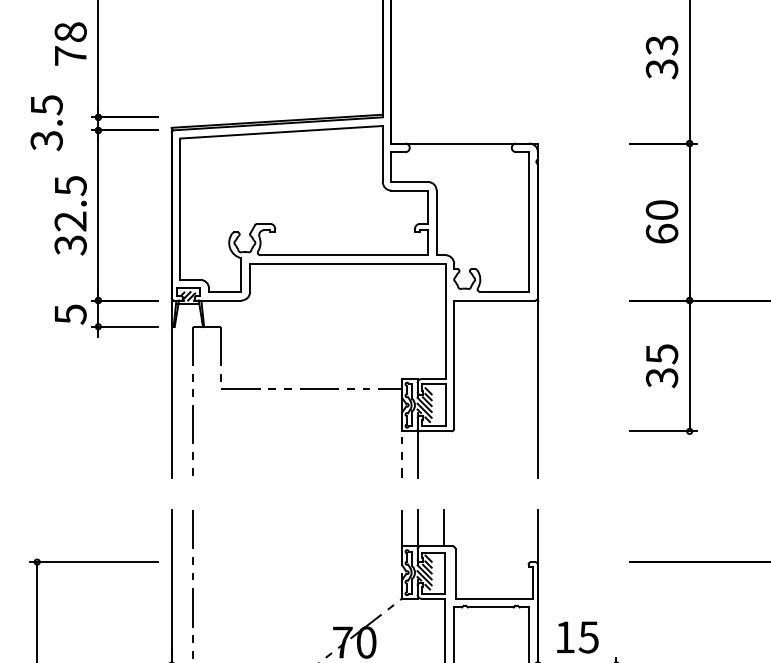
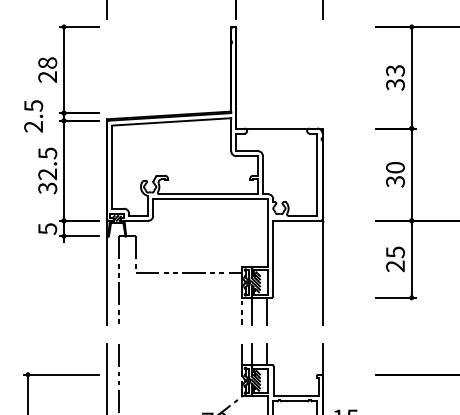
text: (70, 55) -> (47, 76), 78 -> 28
text: (46, 140) -> (33, 126), 3.5 -> 2.5
text: (662, 233) -> (395, 181), 60 -> 30
text: (662, 378) -> (395, 266), 35 -> 25
line: (444, 454) -> (267, 311), added

